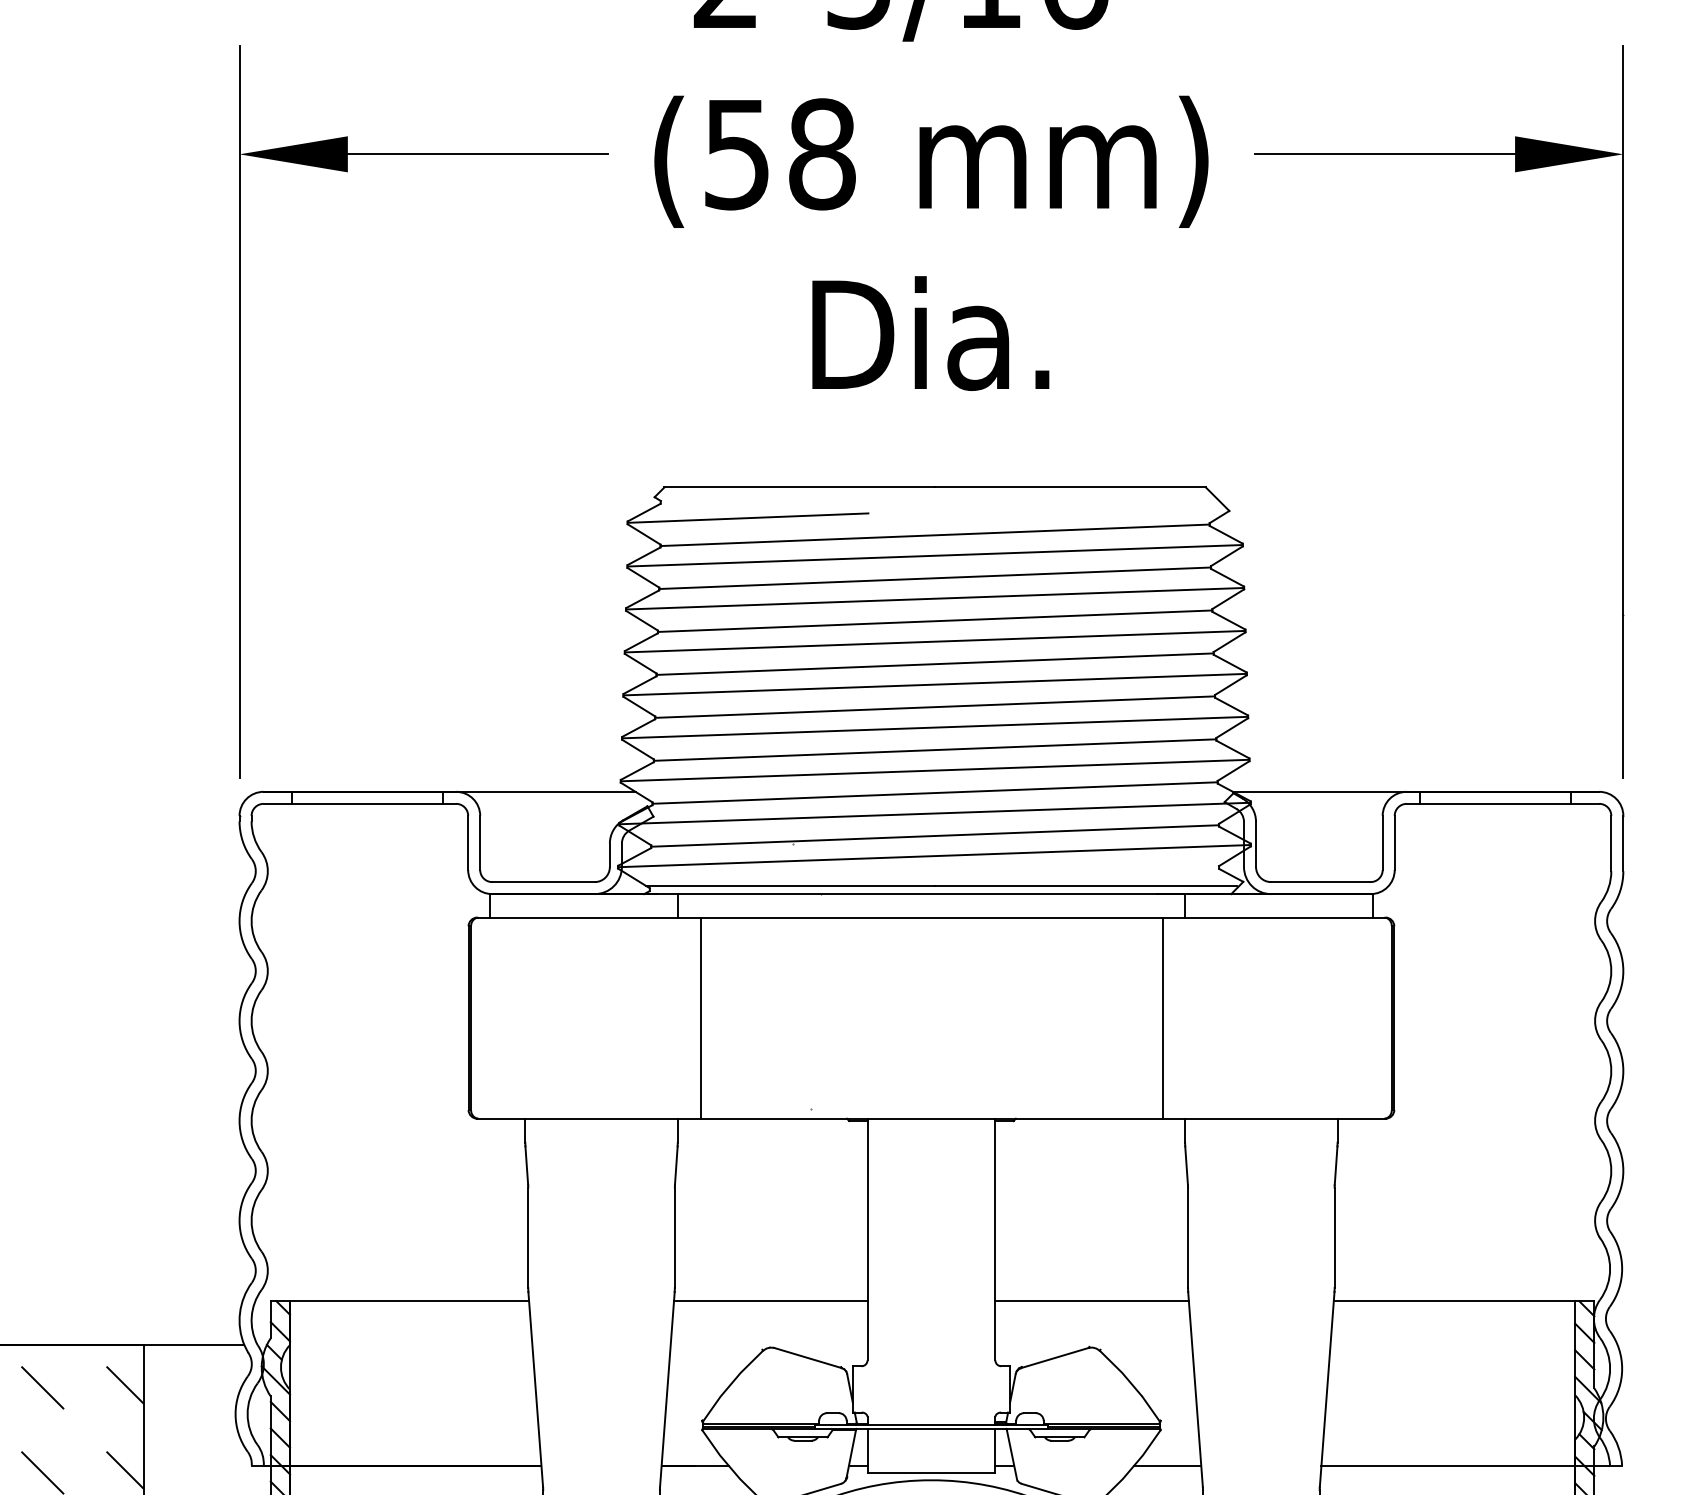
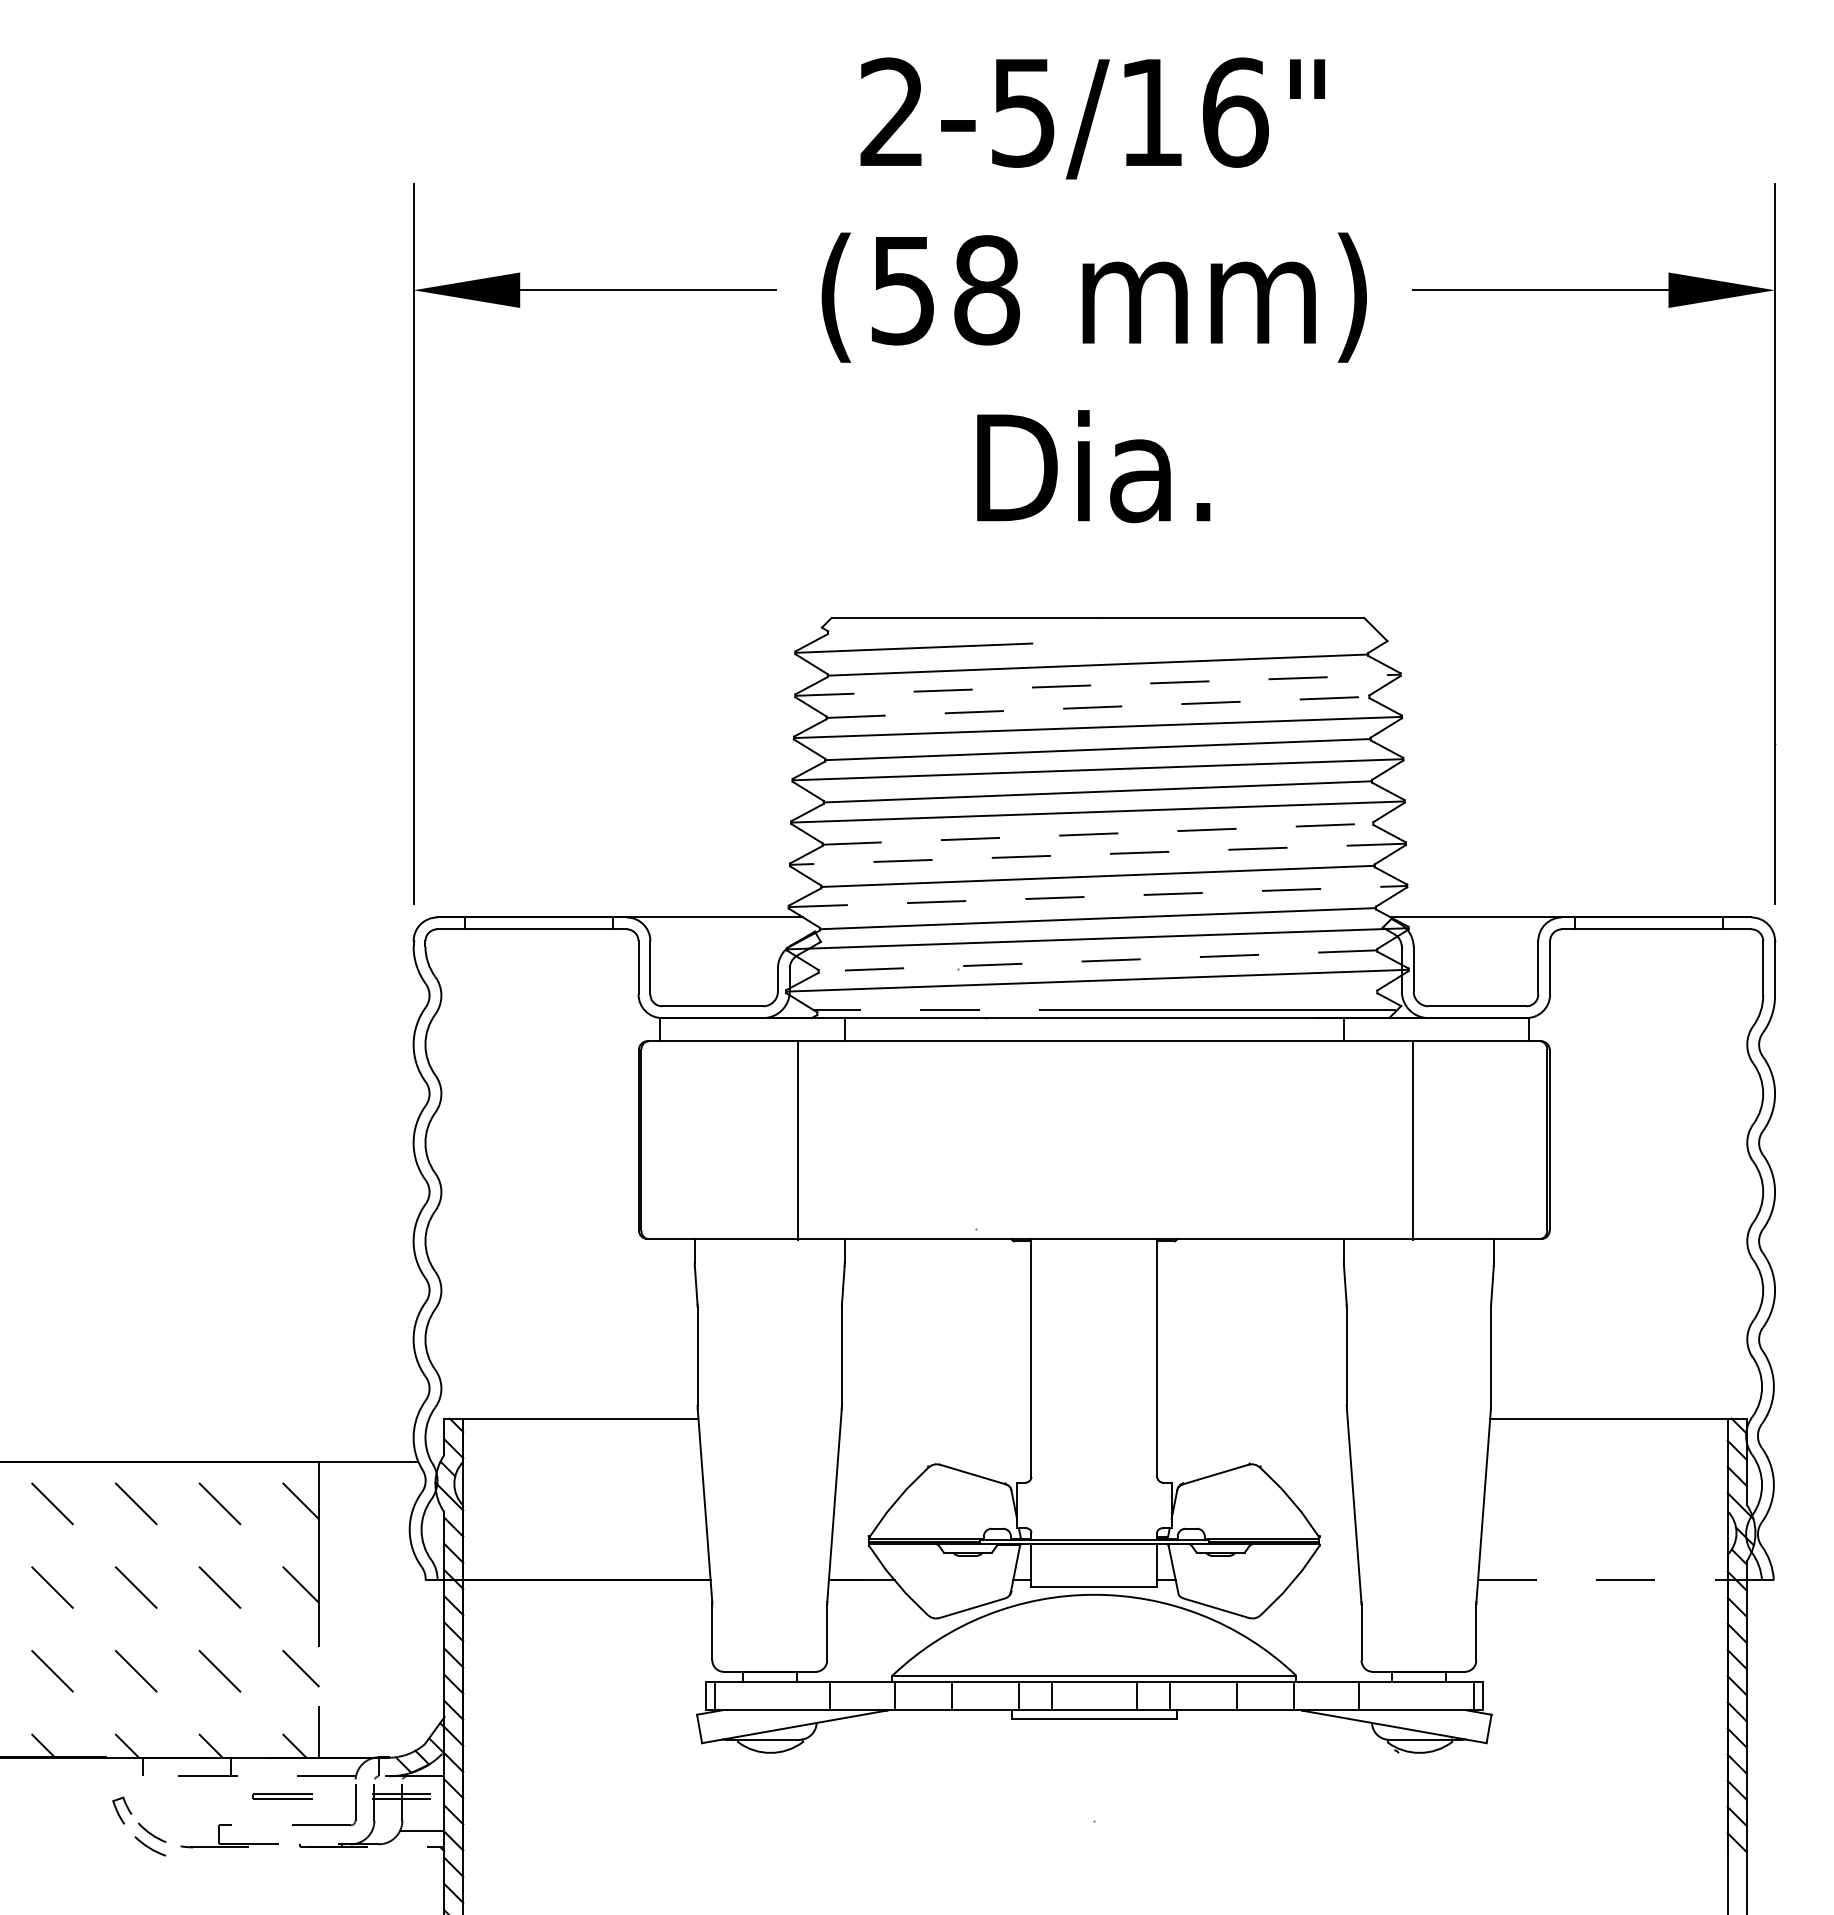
line: (934, 556) -> (1097, 685), solid -> dashed
line: (934, 578) -> (1097, 707), solid -> dashed
line: (934, 707) -> (1097, 834), solid -> dashed
line: (934, 727) -> (1097, 854), solid -> dashed
line: (935, 770) -> (1098, 896), solid -> dashed
line: (934, 835) -> (1097, 960), solid -> dashed
line: (790, 885) -> (955, 1009), solid -> dashed
line: (700, 1018) -> (797, 1140), moved
line: (1163, 1018) -> (1413, 1140), moved
line: (771, 1301) -> (936, 1418), removed
line: (1092, 1301) -> (1252, 1418), removed
line: (1167, 1465) -> (1326, 1580), removed
line: (1471, 1465) -> (1625, 1580), solid -> dashed

